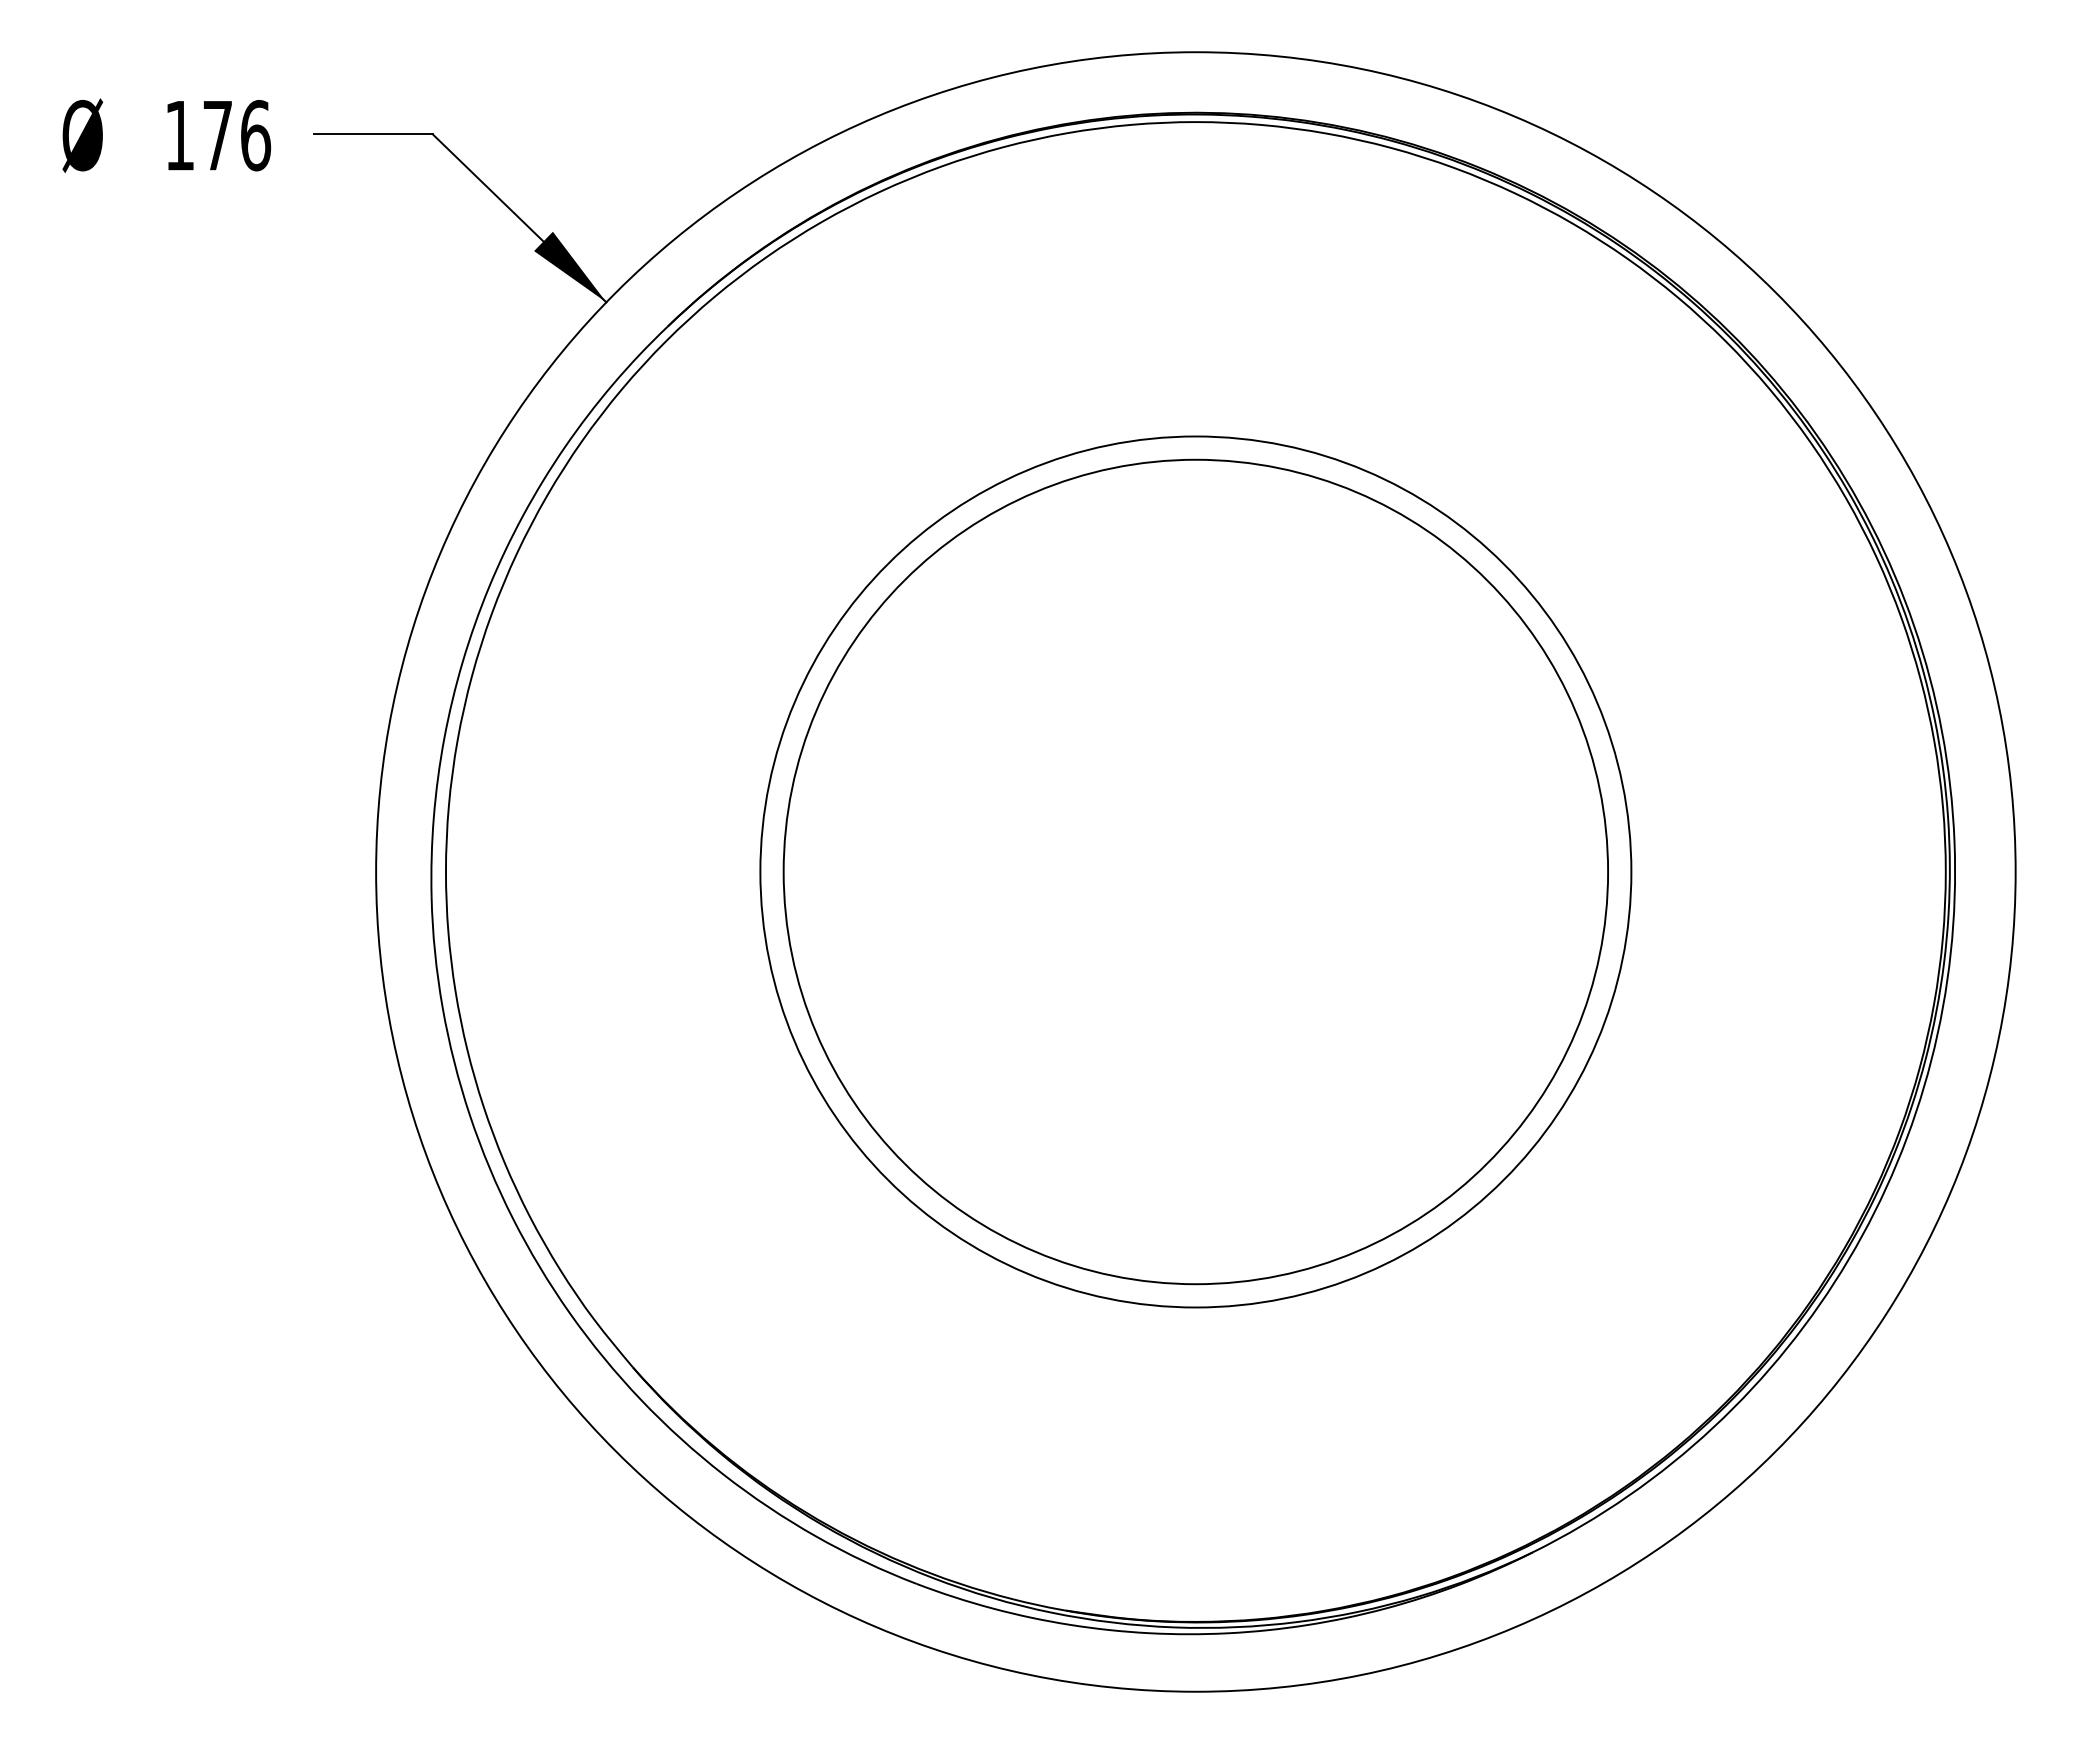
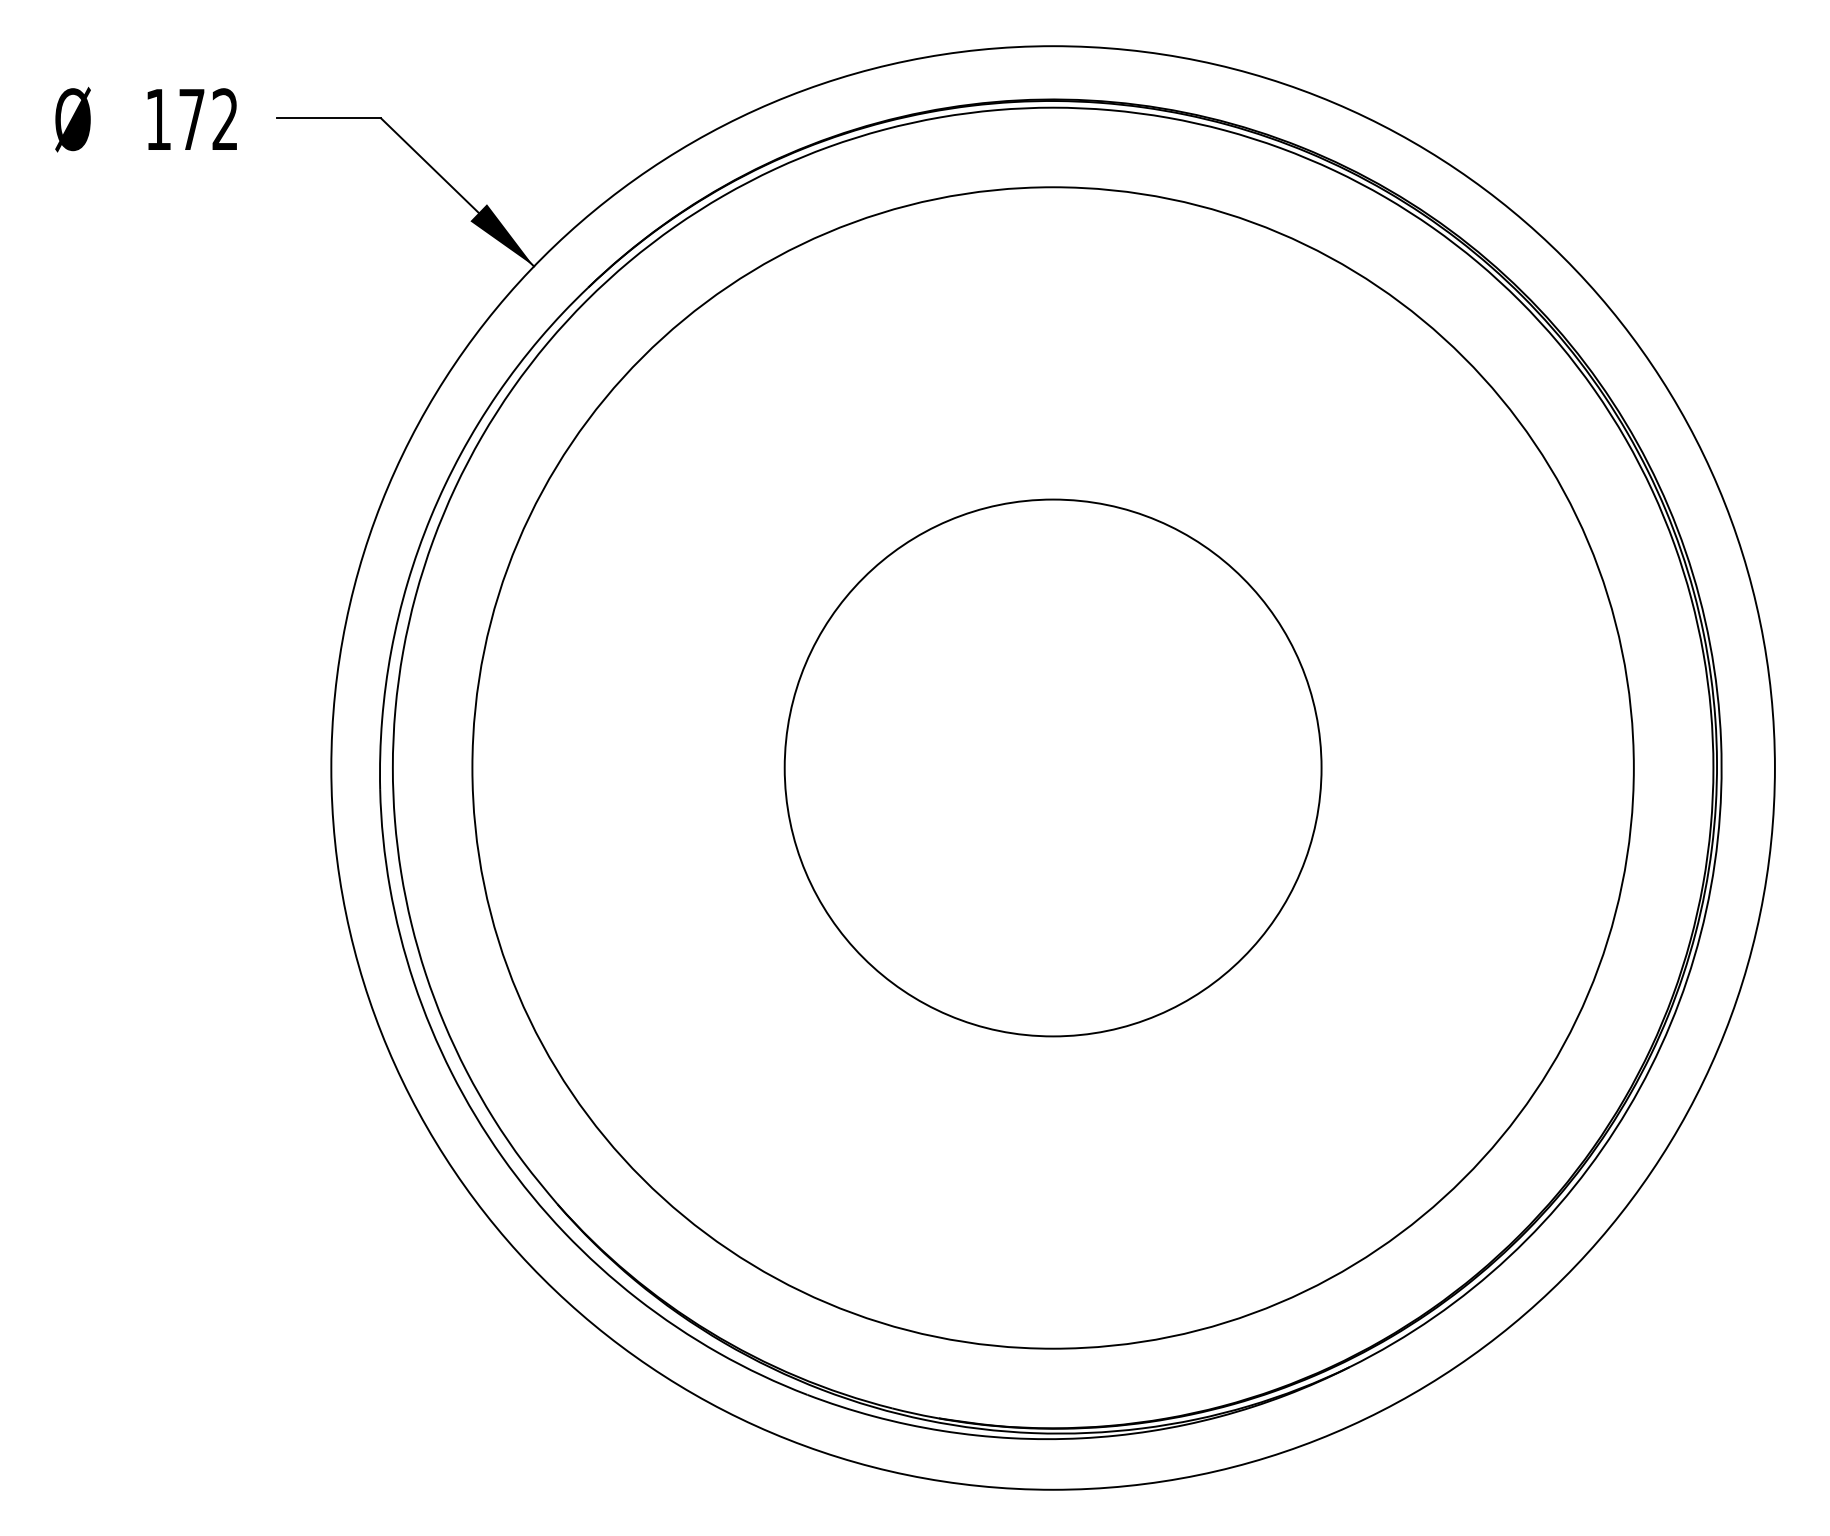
text: (256, 135) -> (226, 119), 176 -> 172
circle: (1195, 871) -> (1052, 767), size x0.7
circle: (1195, 871) -> (1052, 767), size x1.6

